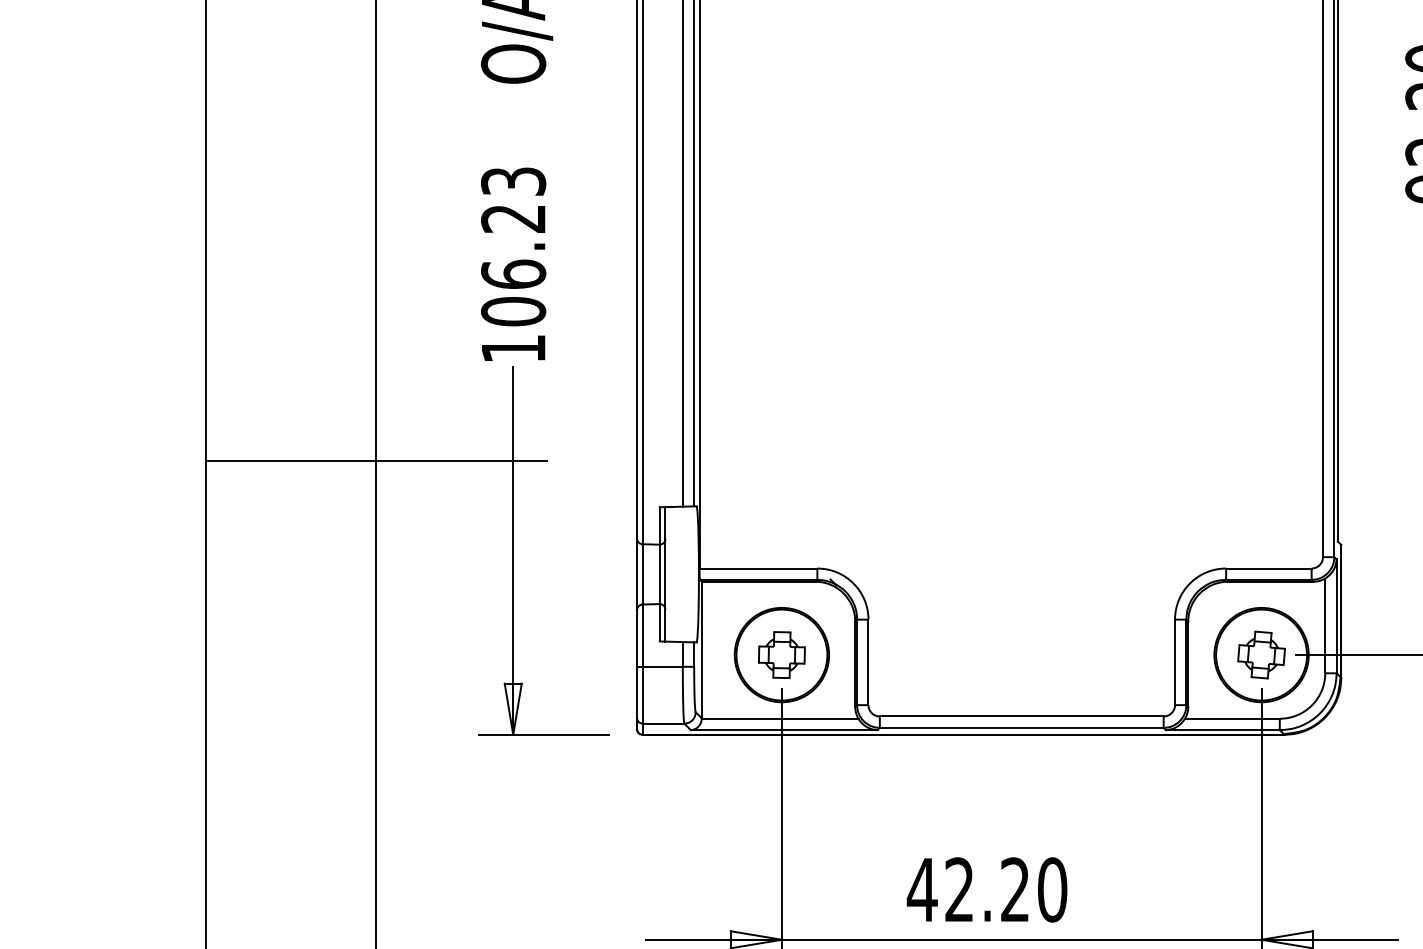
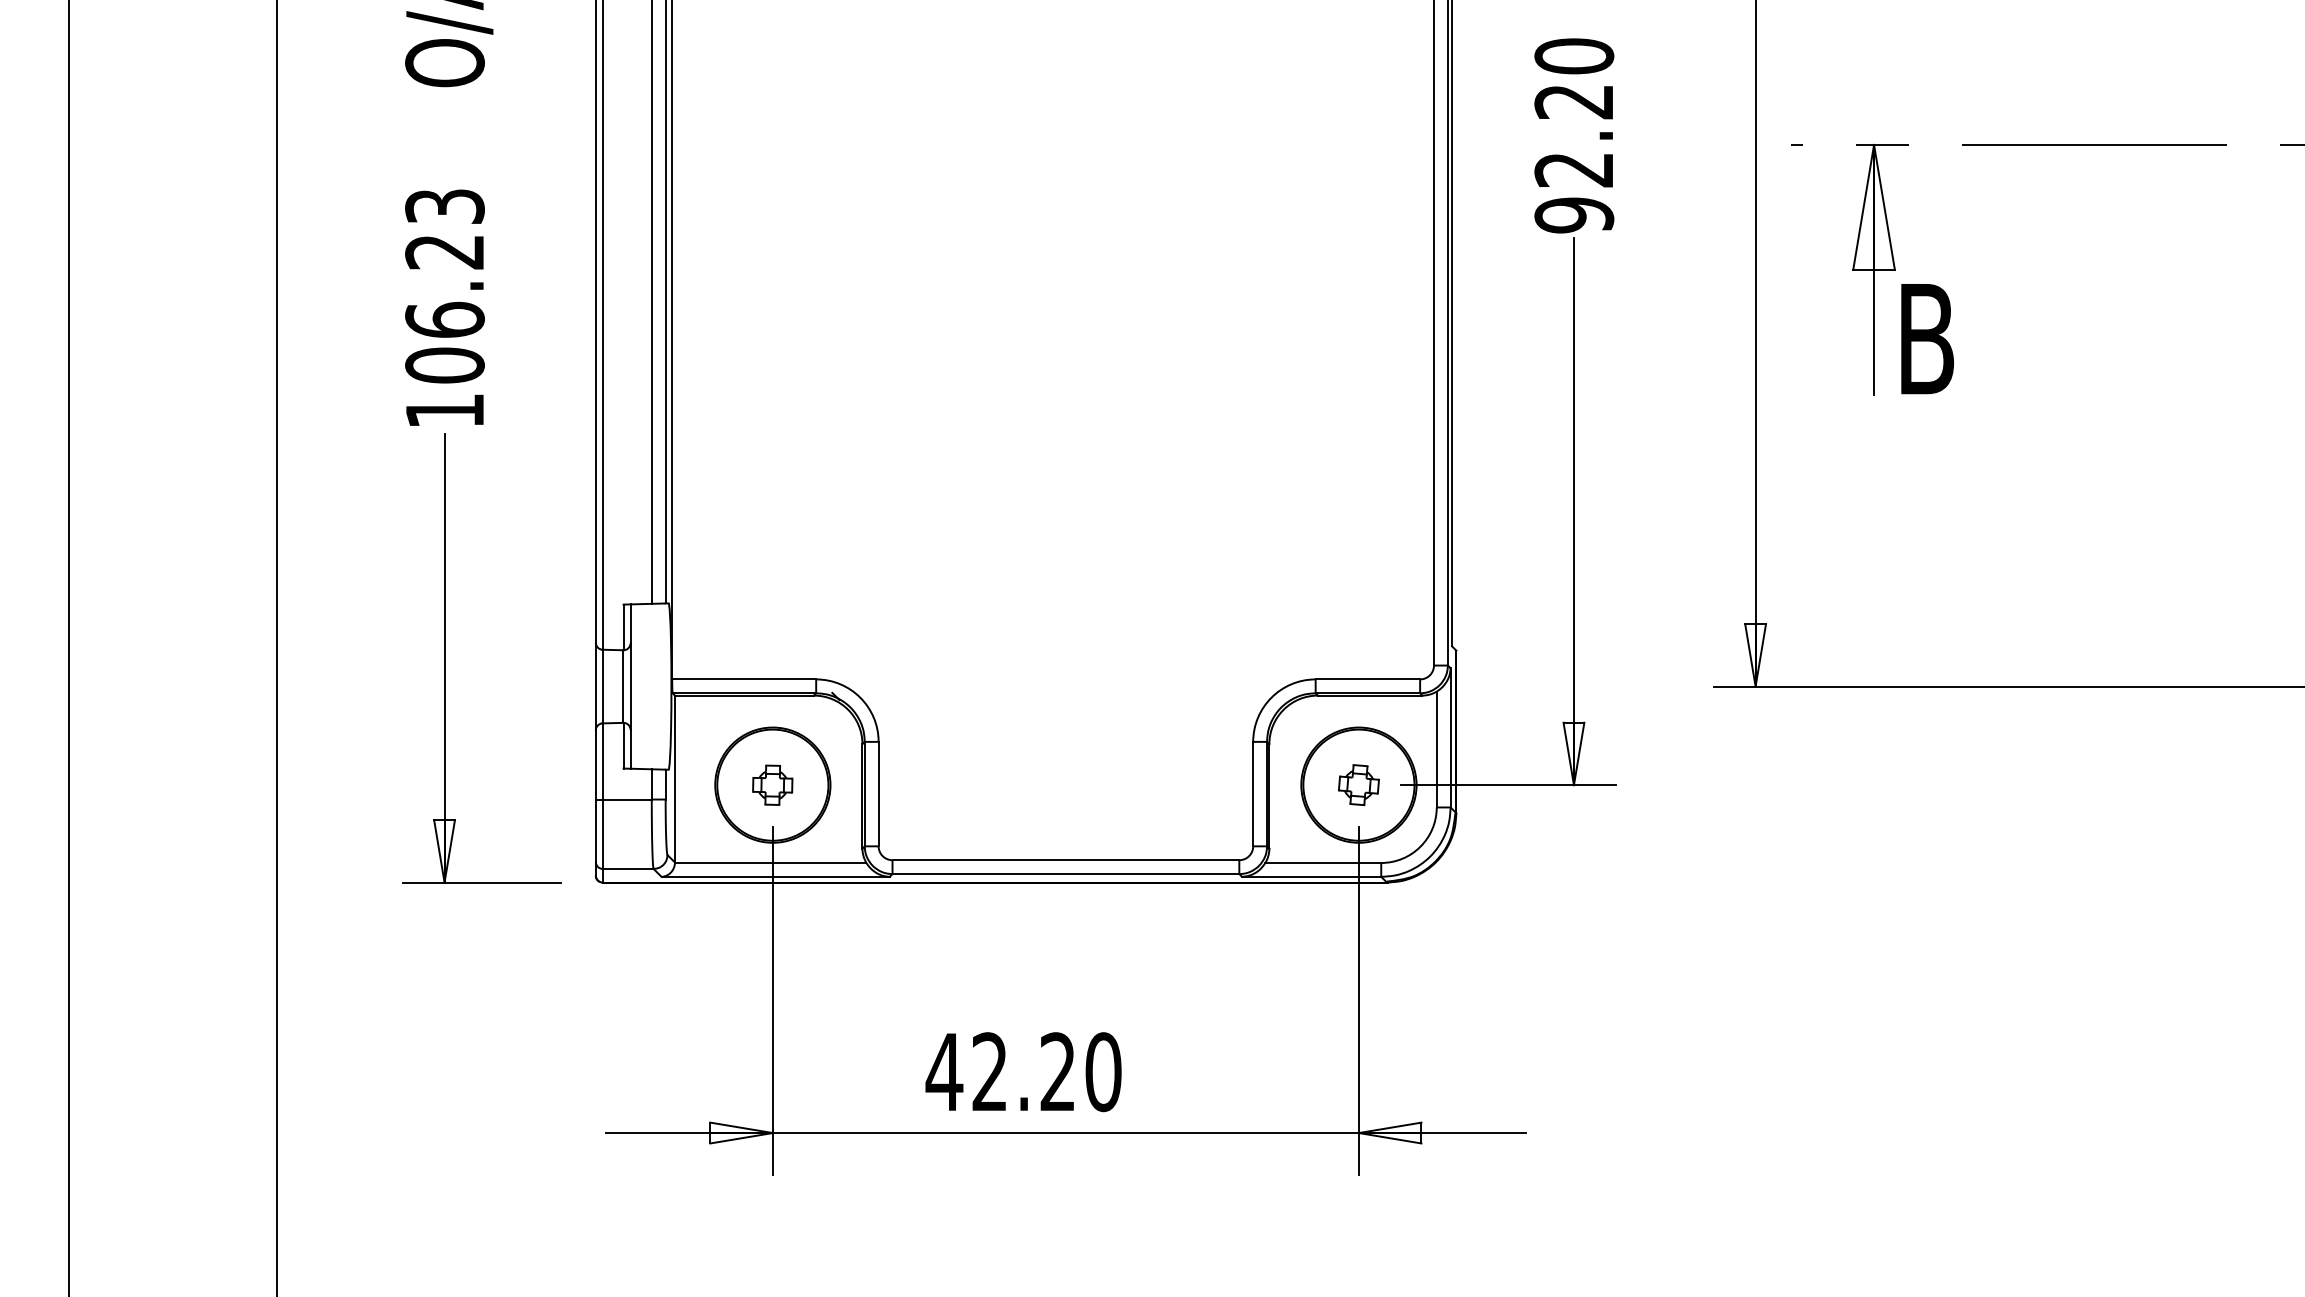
line: (376, 461) -> (277, 548), removed
part: (1261, 654) -> (1358, 784), size x0.7
part: (781, 655) -> (772, 785), size x0.7

